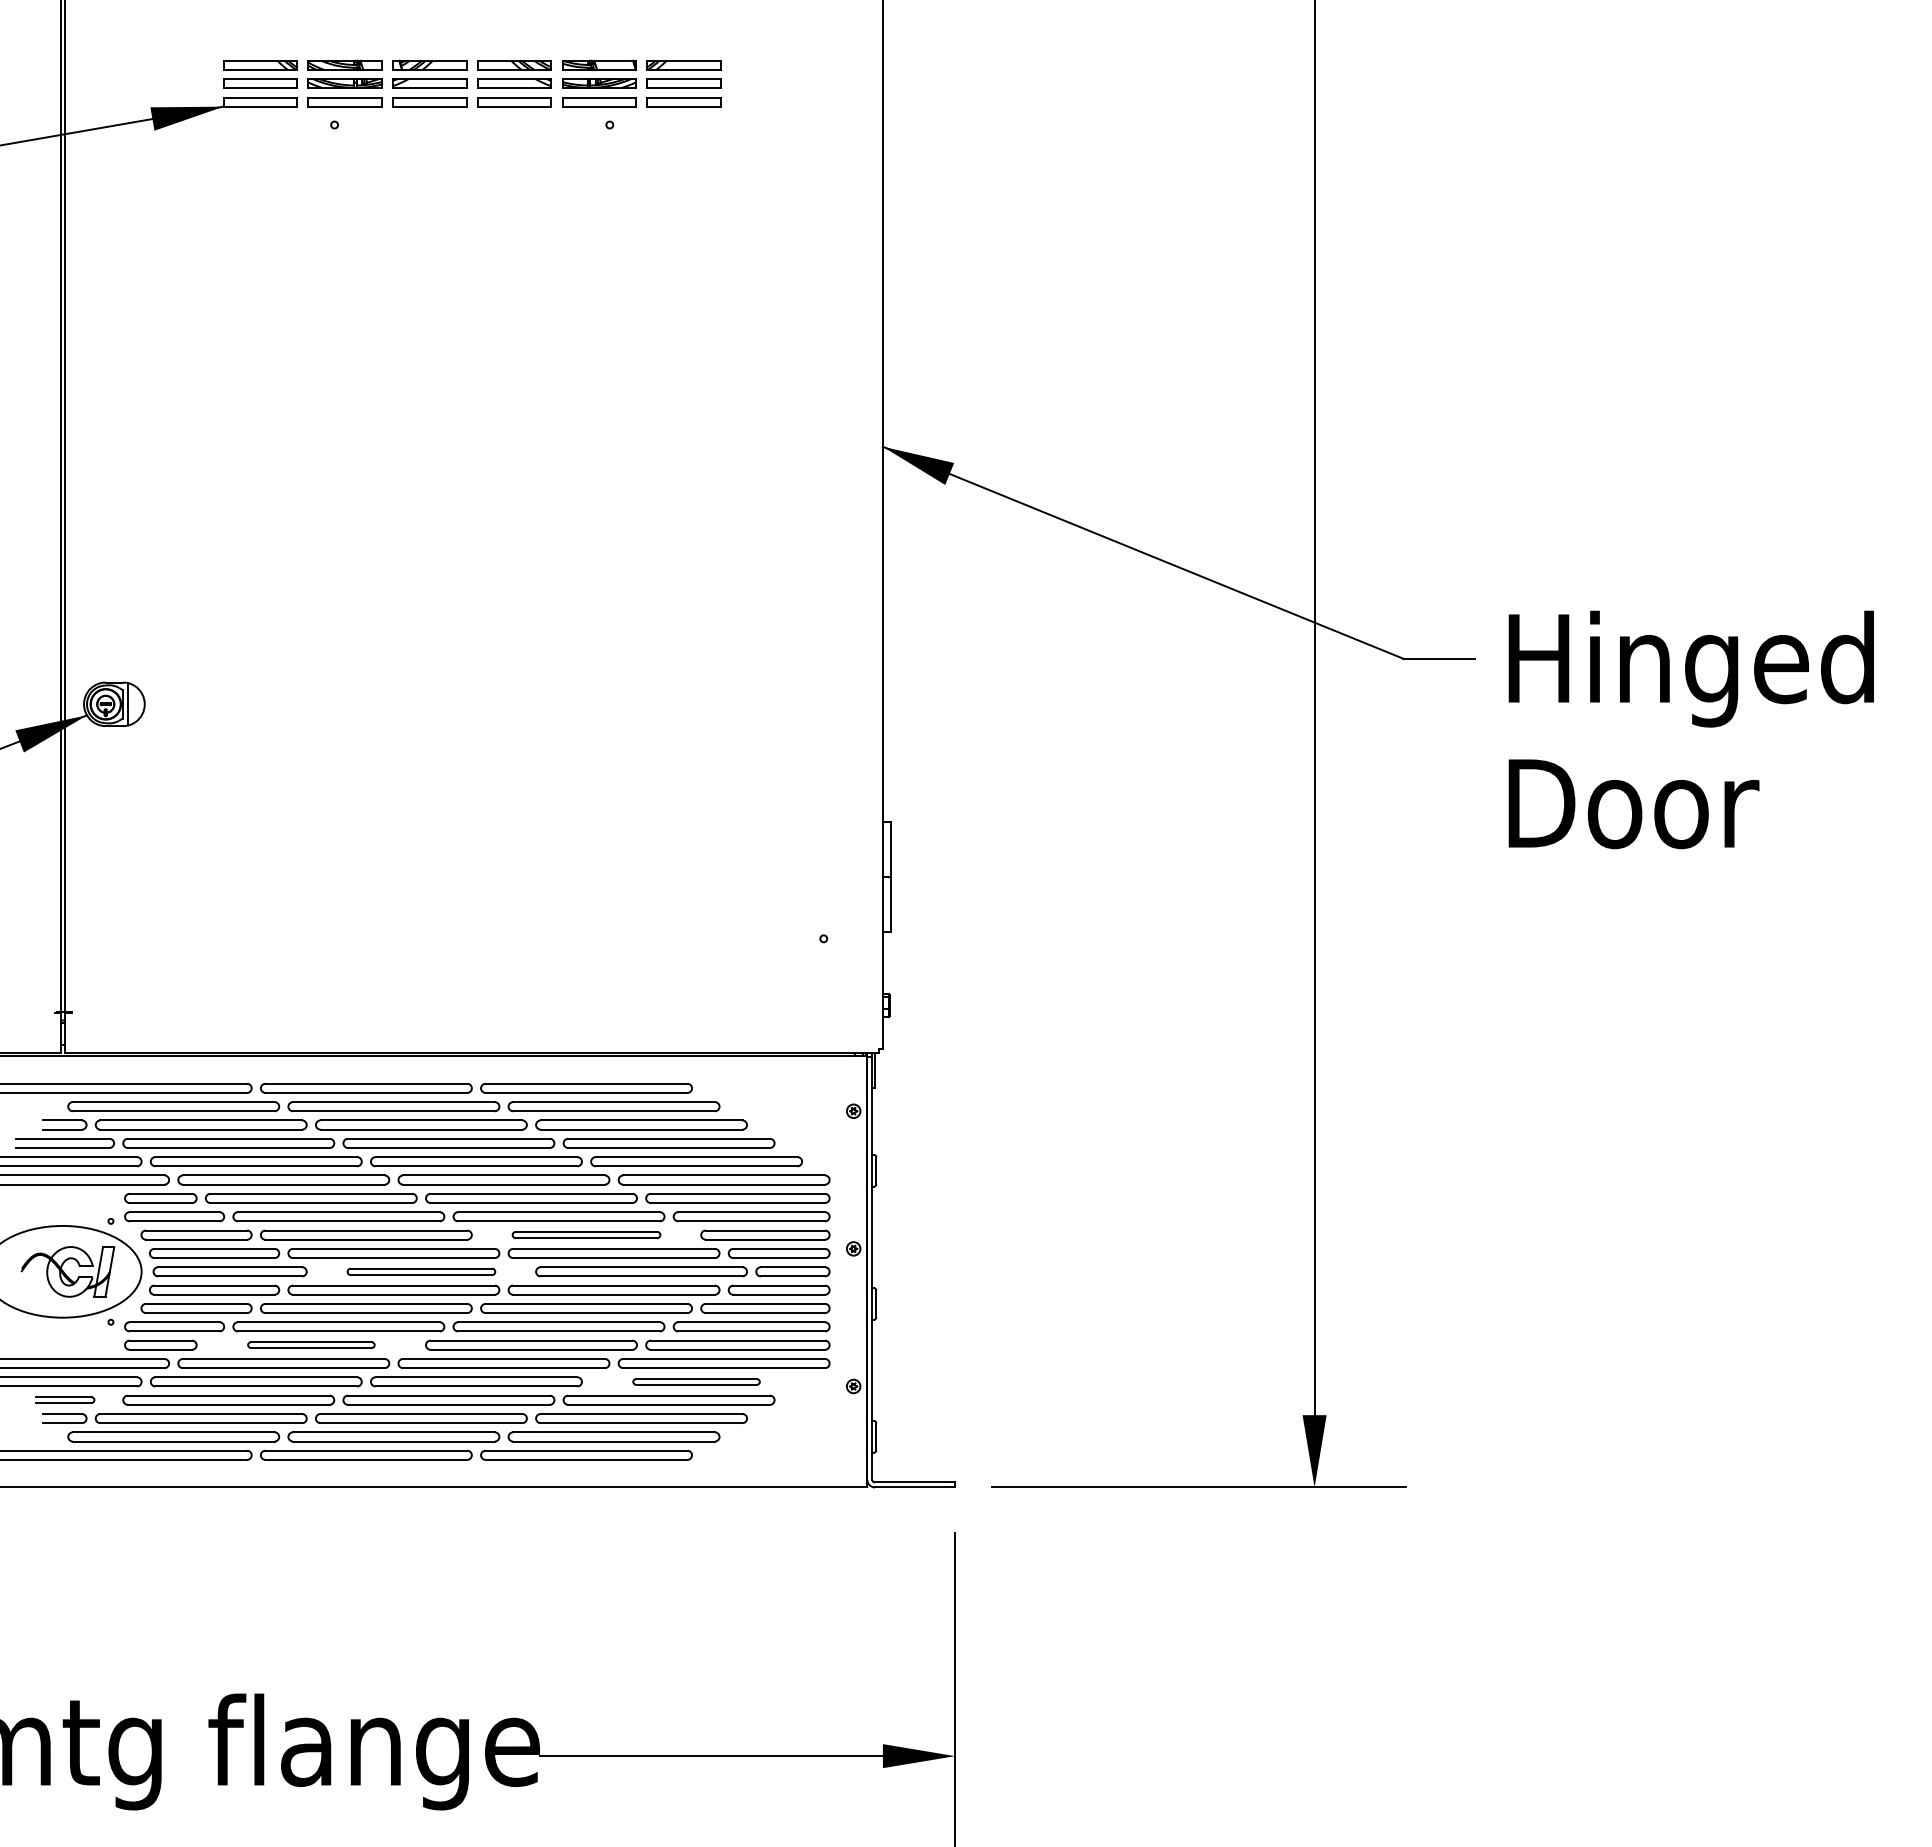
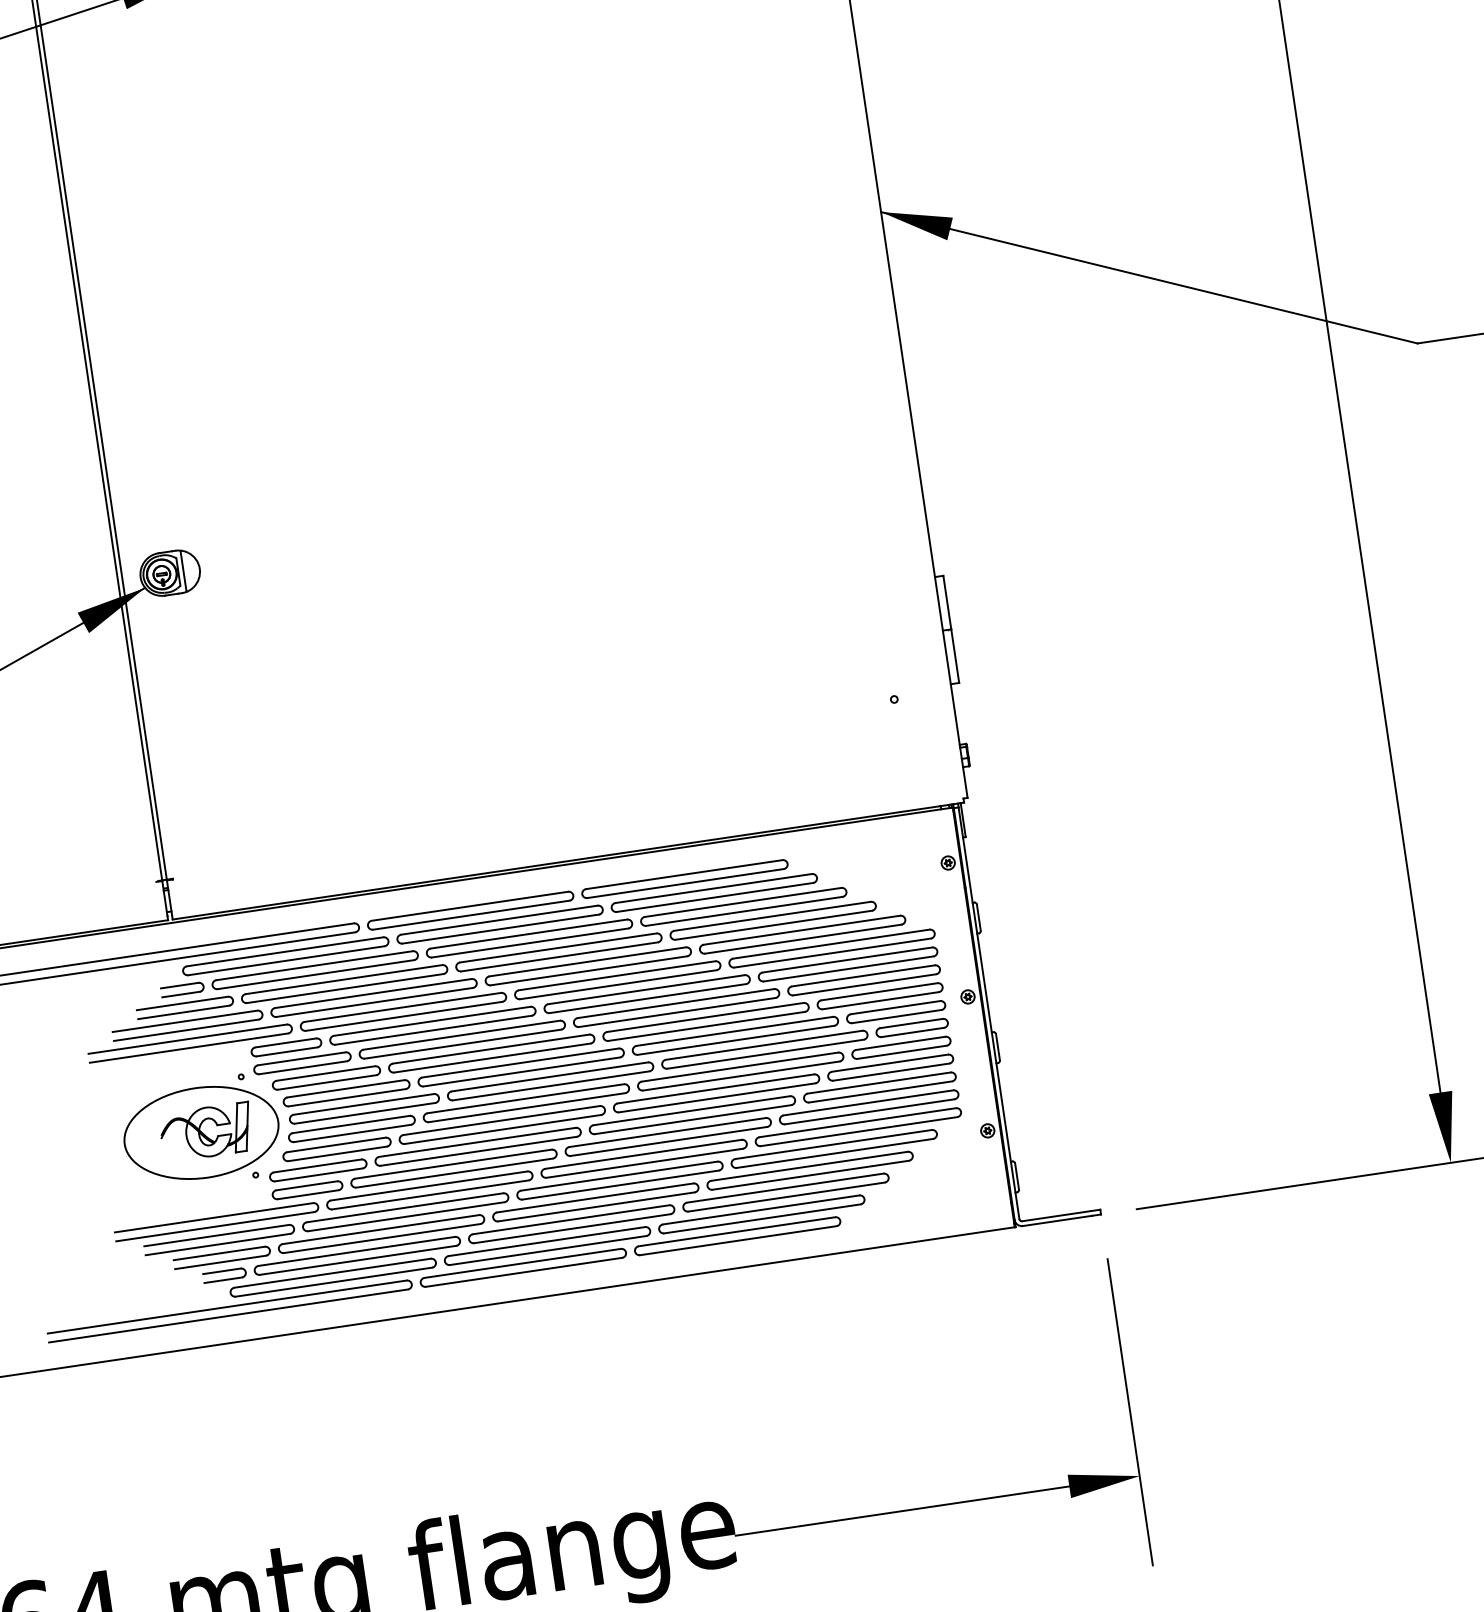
part: (586, 1234) -> (705, 1021), size x1.43
part: (421, 1271) -> (550, 1081), size x1.43
part: (311, 1344) -> (454, 1167), size x1.67
part: (696, 1381) -> (834, 1148), size x1.67
part: (64, 1399) -> (221, 1256), size x1.67

